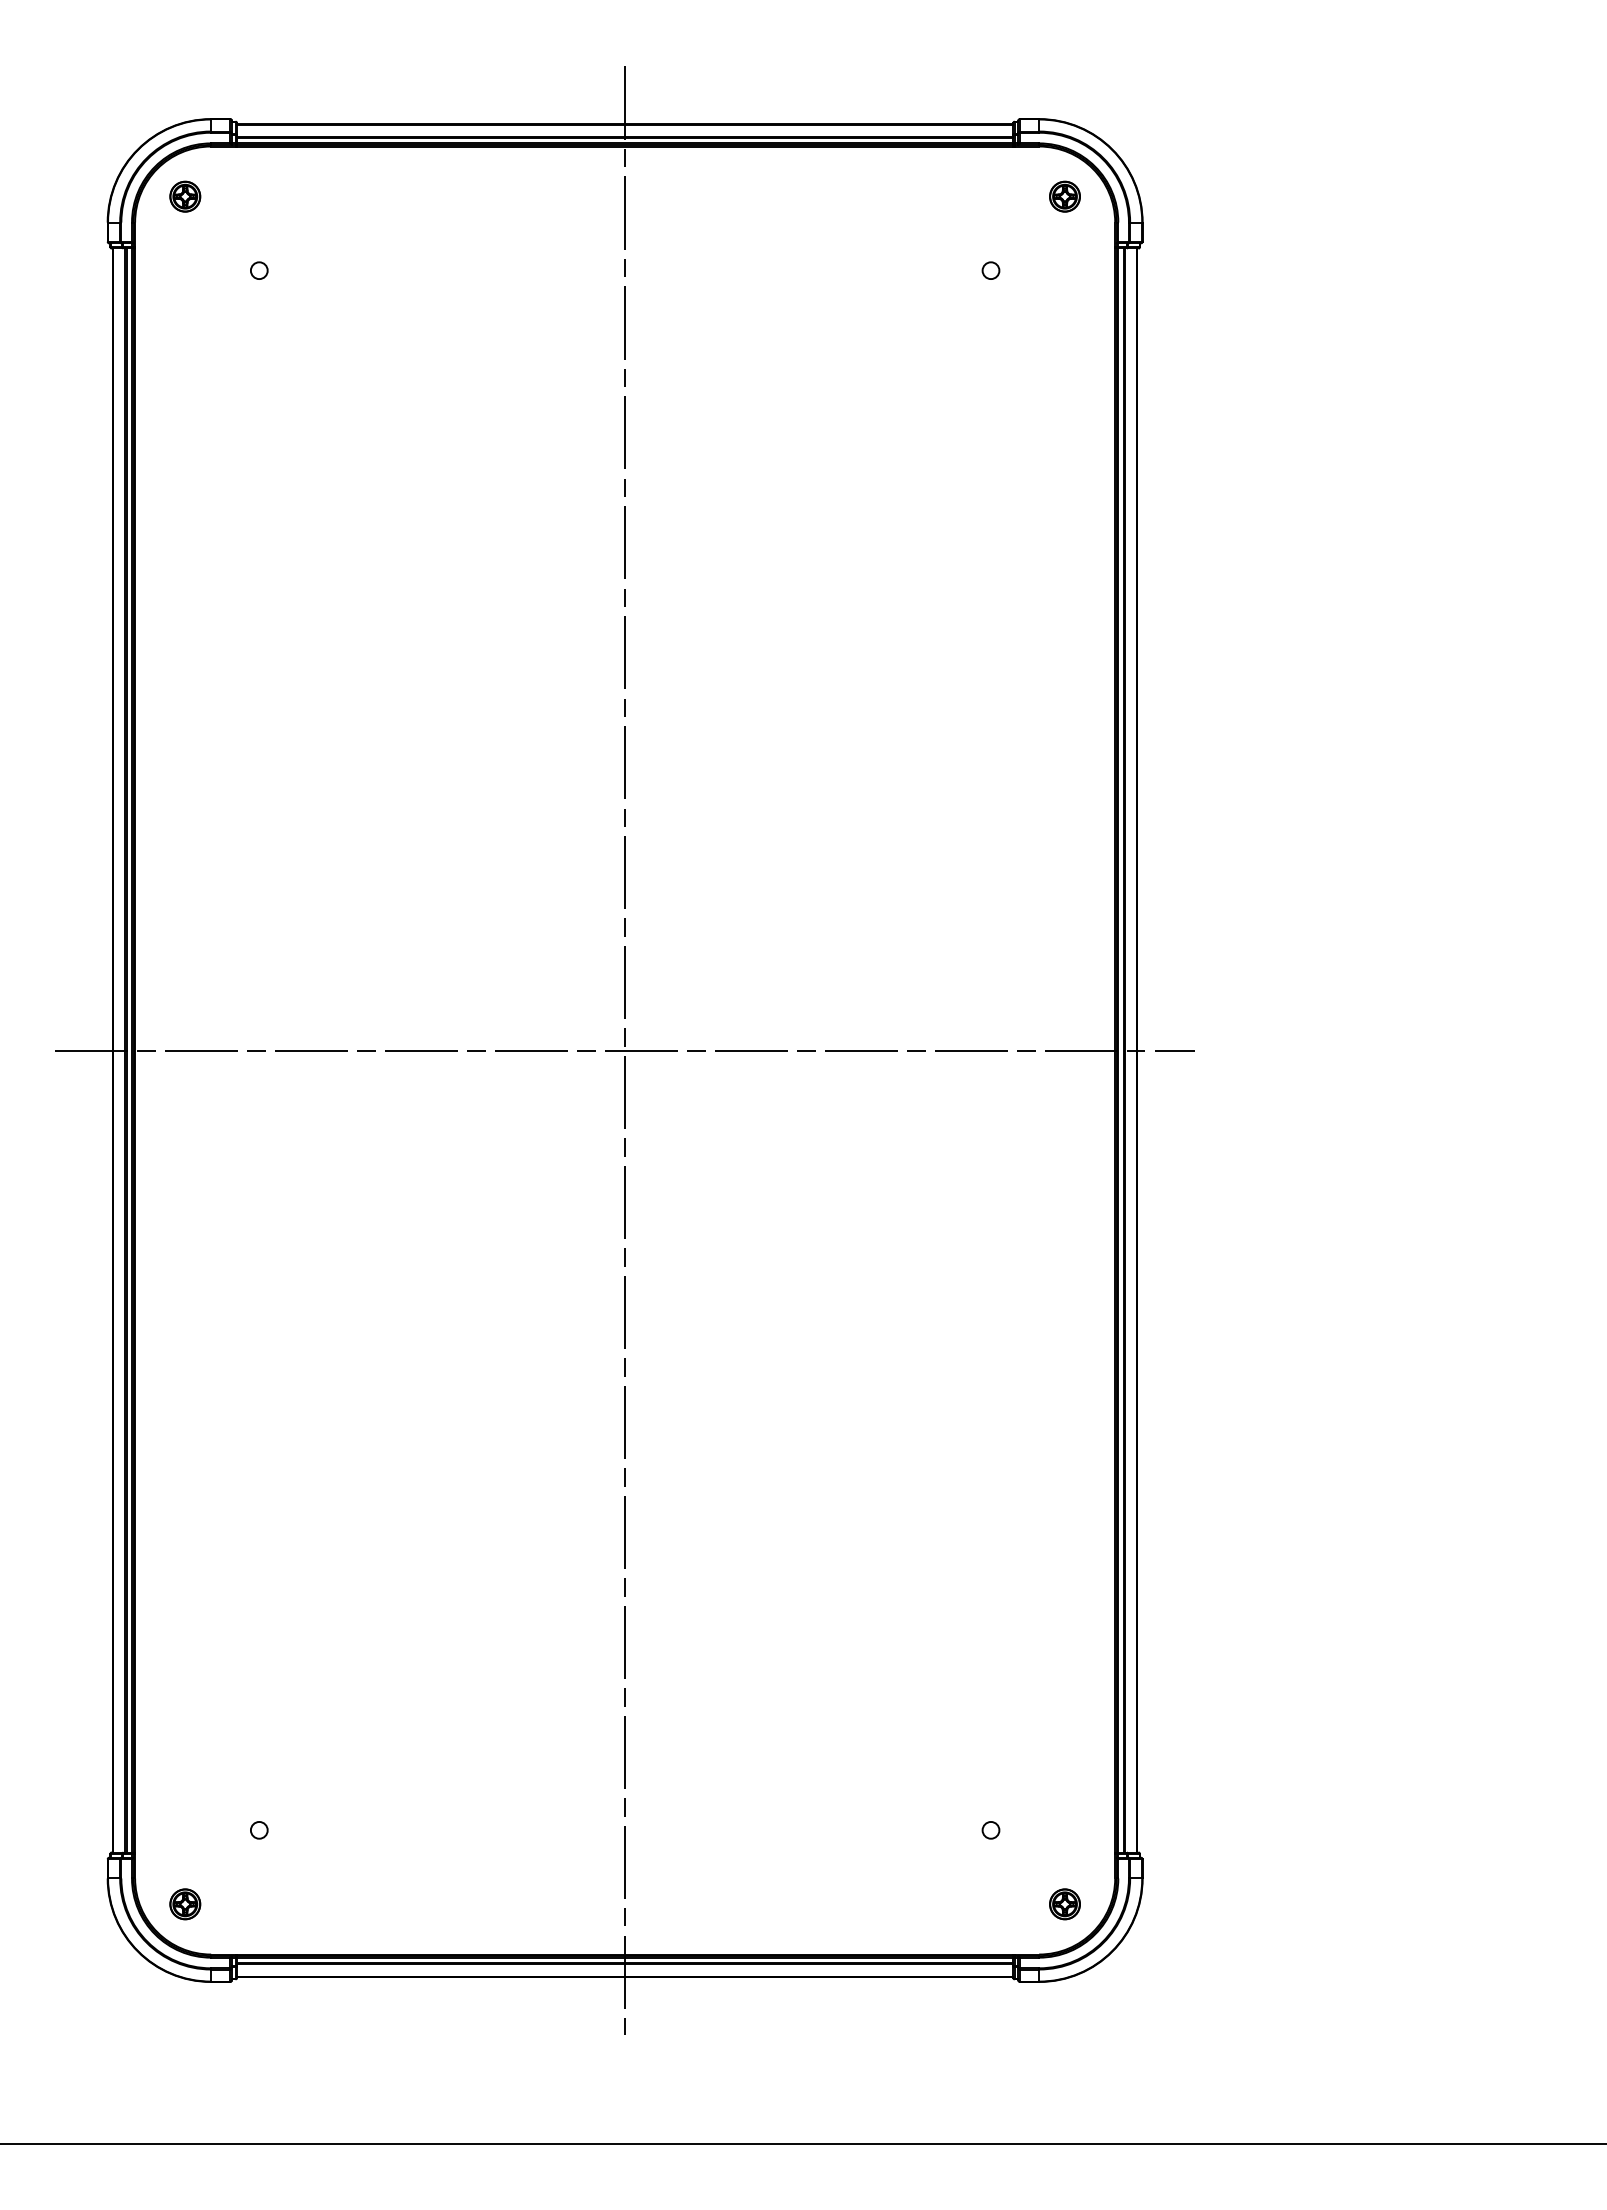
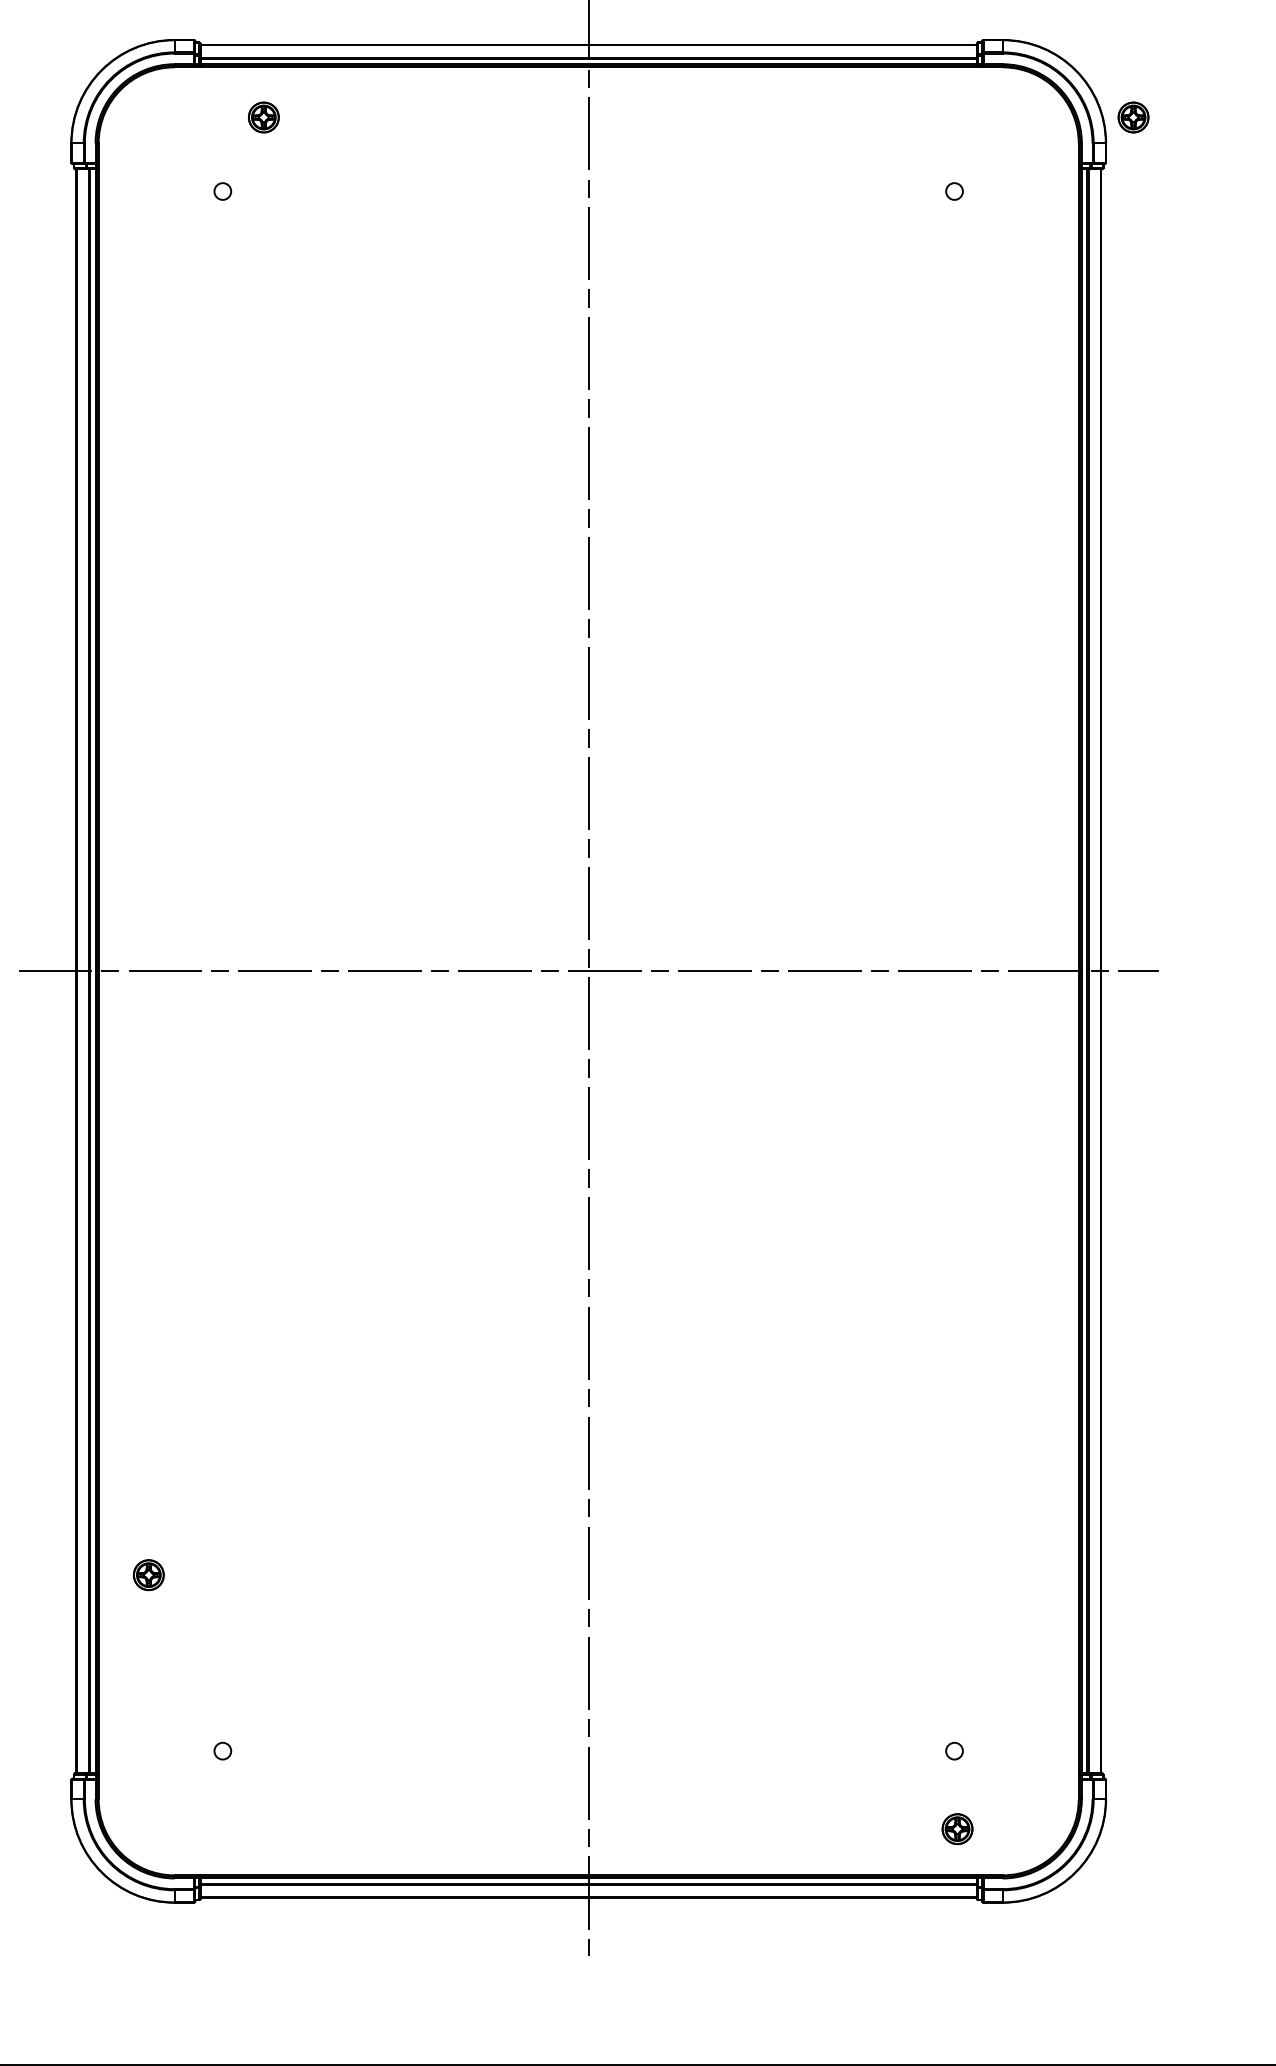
part: (185, 196) -> (264, 117), moved
part: (1064, 196) -> (1133, 117), moved
part: (185, 1904) -> (149, 1575), moved
part: (1064, 1904) -> (957, 1829), moved

